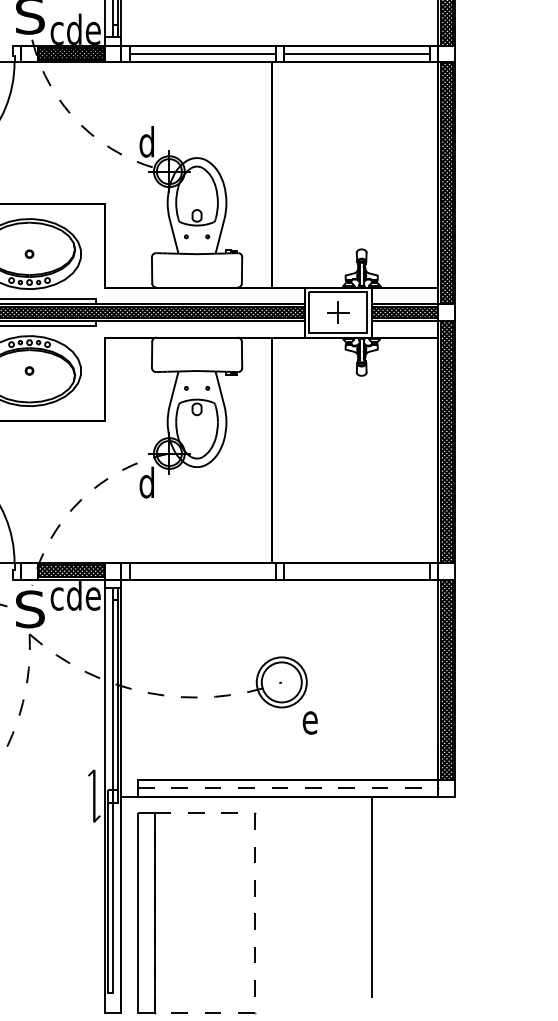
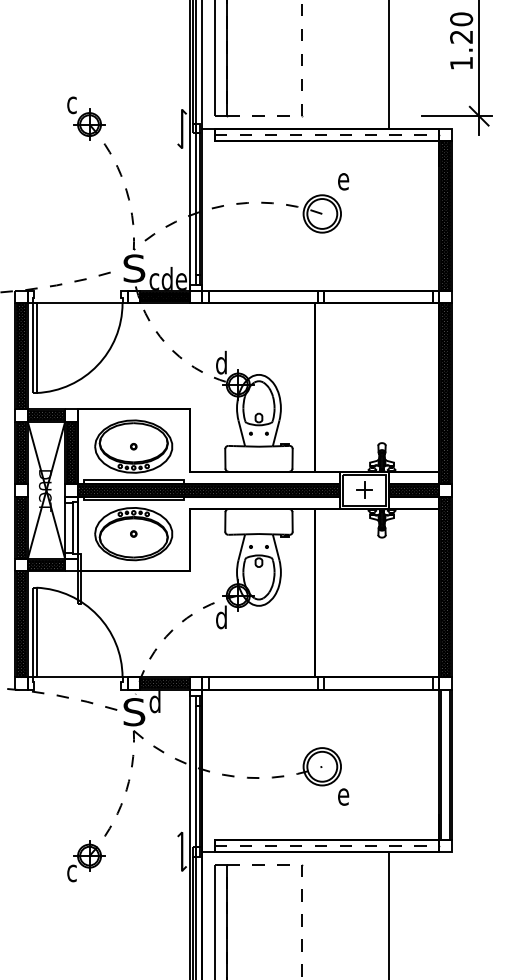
line: (201, 54) -> (262, 297), removed
line: (356, 54) -> (378, 297), removed
text: (76, 596) -> (168, 702), cde -> d
hatch: (446, 679) -> (445, 764), removed

